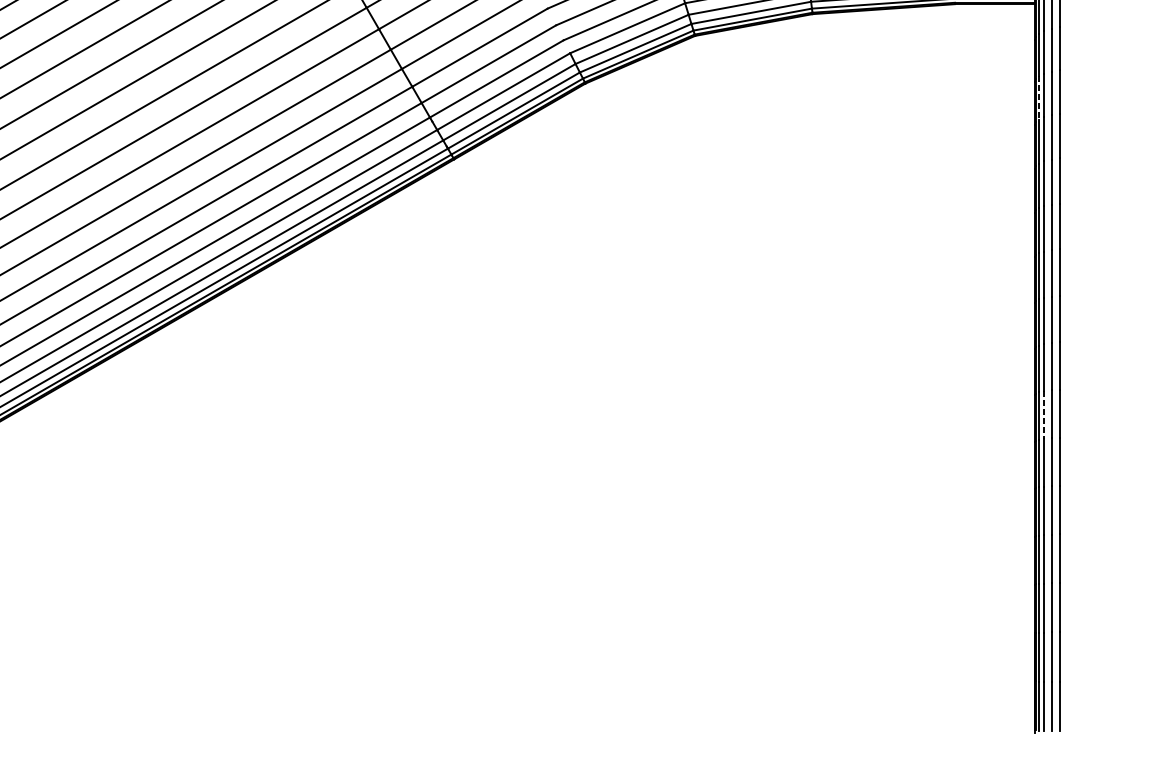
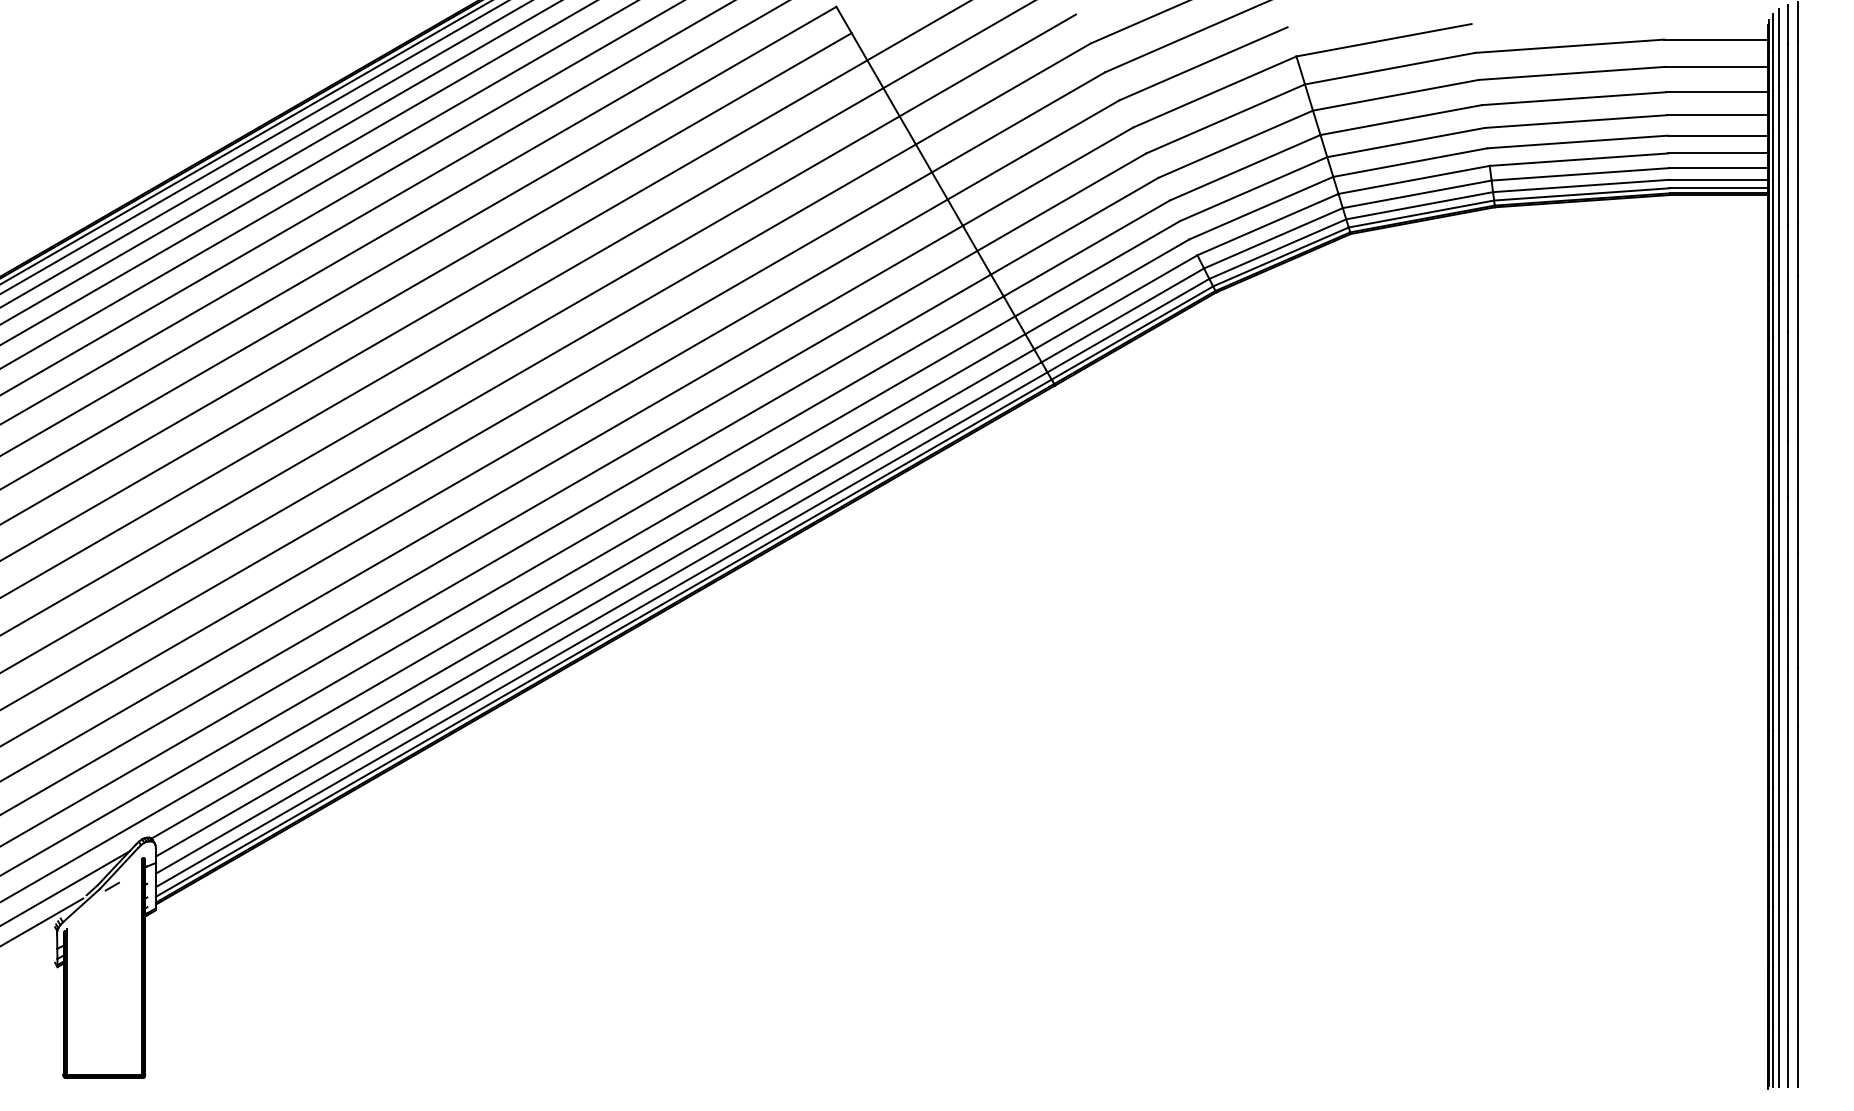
line: (1039, 98) -> (1773, 310), dashed -> solid
line: (1044, 415) -> (1779, 699), dashed -> solid

